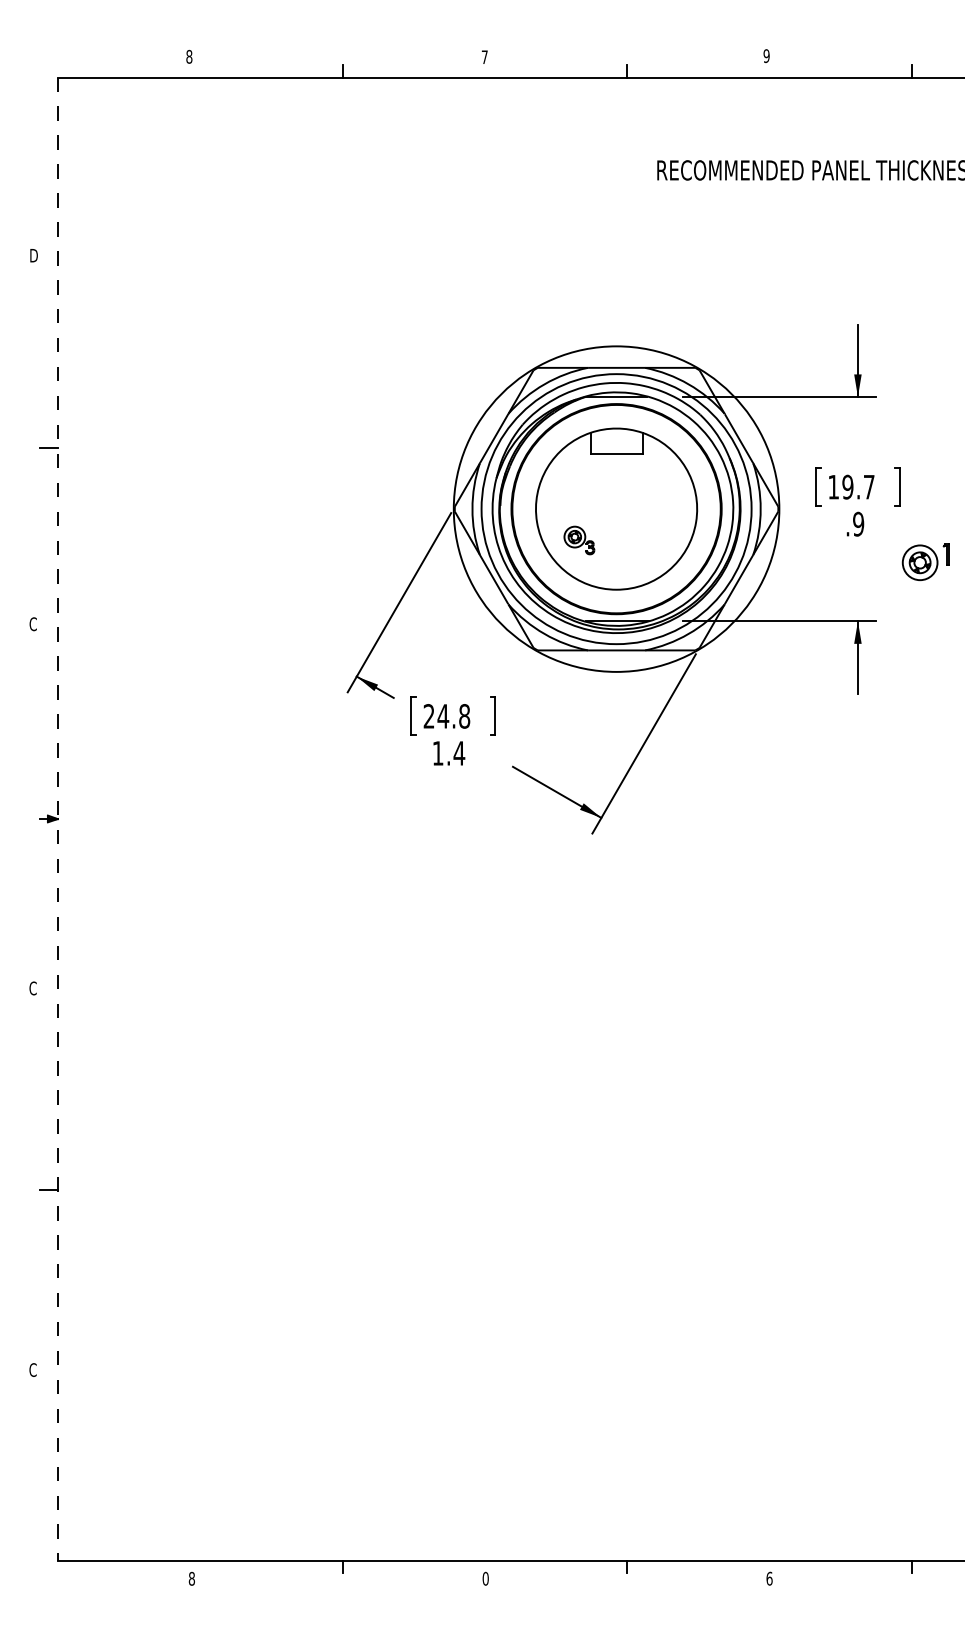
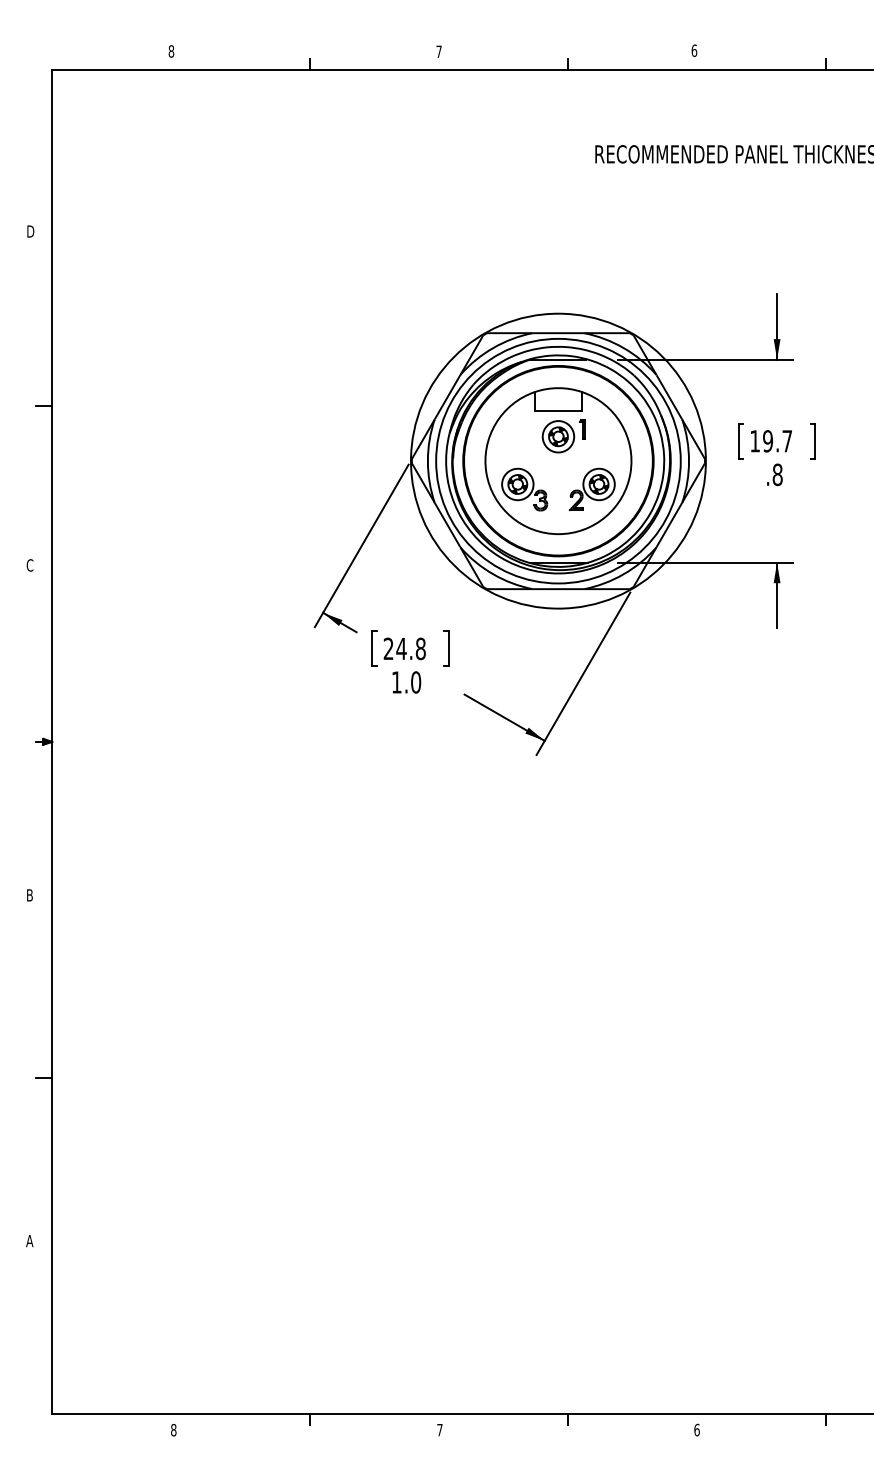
text: (766, 55) -> (694, 50), 9 -> 6
text: (858, 523) -> (777, 474), .9 -> .8
part: (579, 540) -> (524, 489), size x1.67
part: (653, 540) -> (591, 489), added
part: (925, 562) -> (563, 436), moved
text: (458, 753) -> (415, 682), 1.4 -> 1.0
line: (58, 818) -> (52, 741), dashed -> solid
text: (32, 988) -> (29, 895), C -> B
text: (32, 1369) -> (29, 1240), C -> A
text: (485, 1578) -> (439, 1429), 0 -> 7

